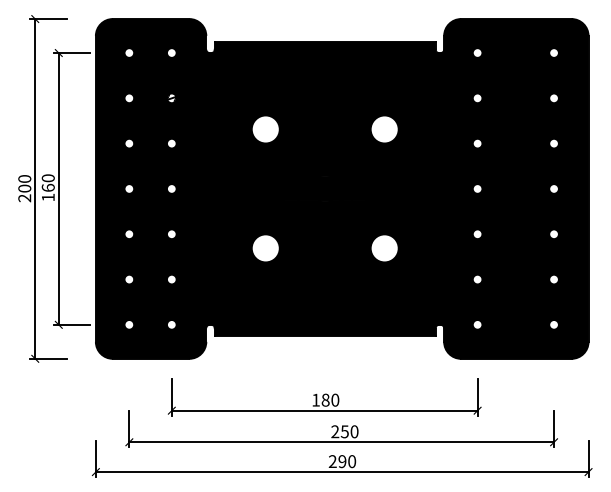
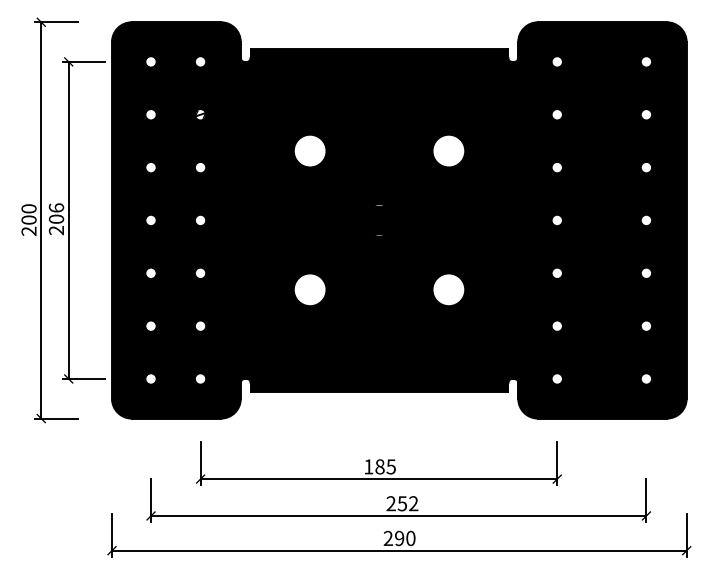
text: (47, 188) -> (55, 219), 160 -> 206
text: (334, 399) -> (390, 466), 180 -> 185
text: (354, 431) -> (413, 503), 250 -> 252

